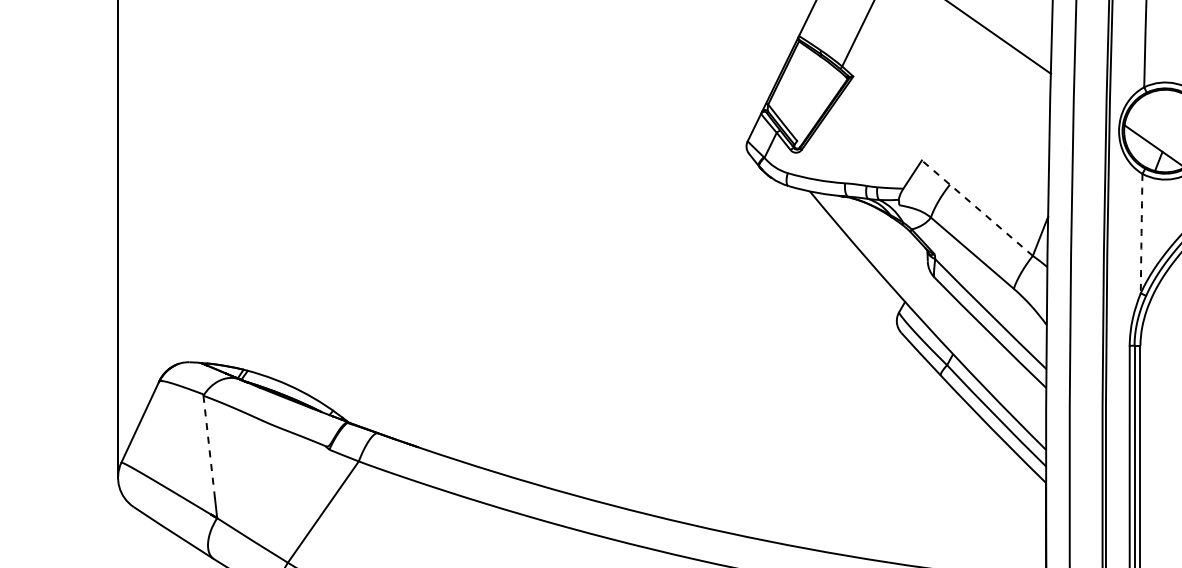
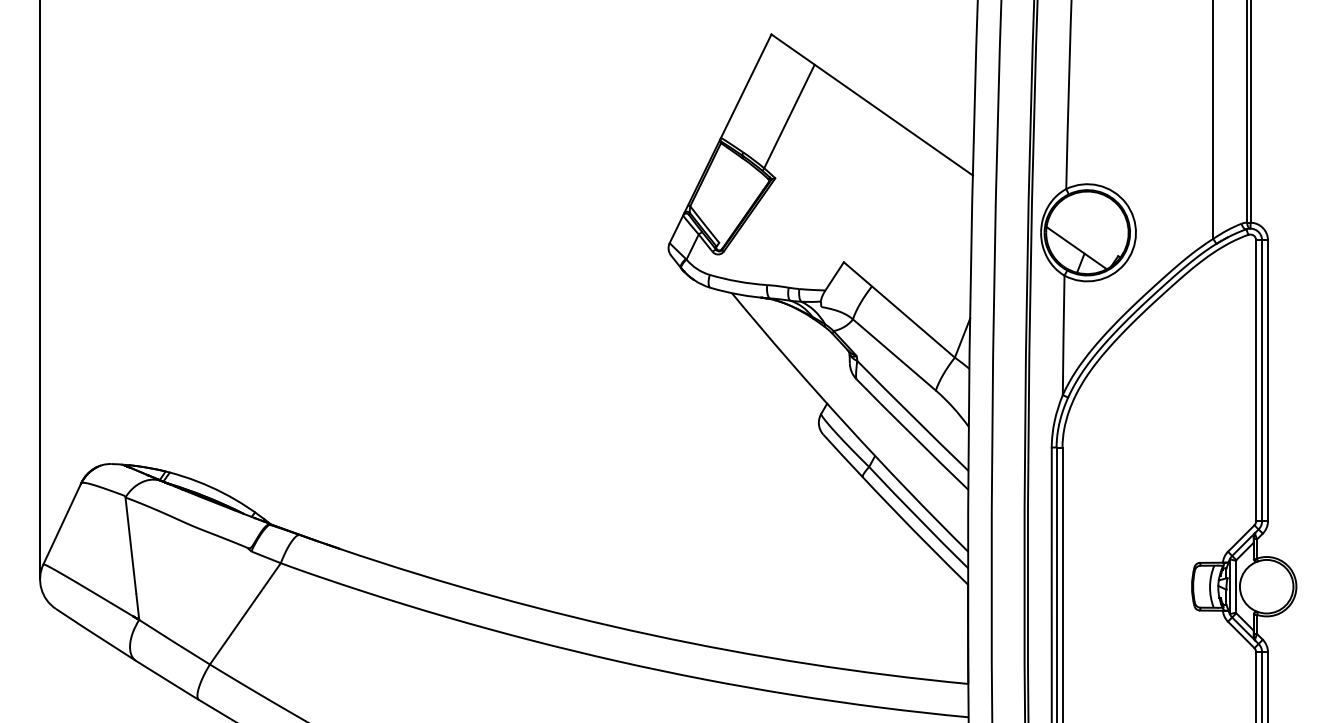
line: (977, 207) -> (899, 309), dashed -> solid
arc: (1141, 233) -> (1063, 335), dashed -> solid
line: (208, 443) -> (130, 545), dashed -> solid

